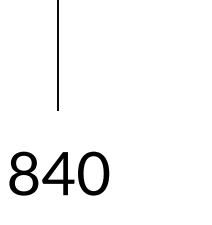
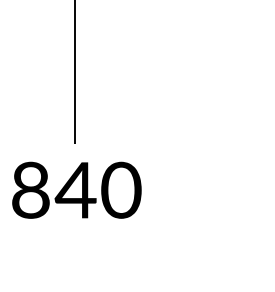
text: (58, 172) -> (76, 189), moved

